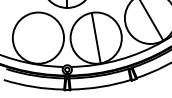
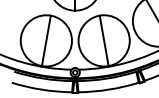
line: (37, 37) -> (45, 40), added

